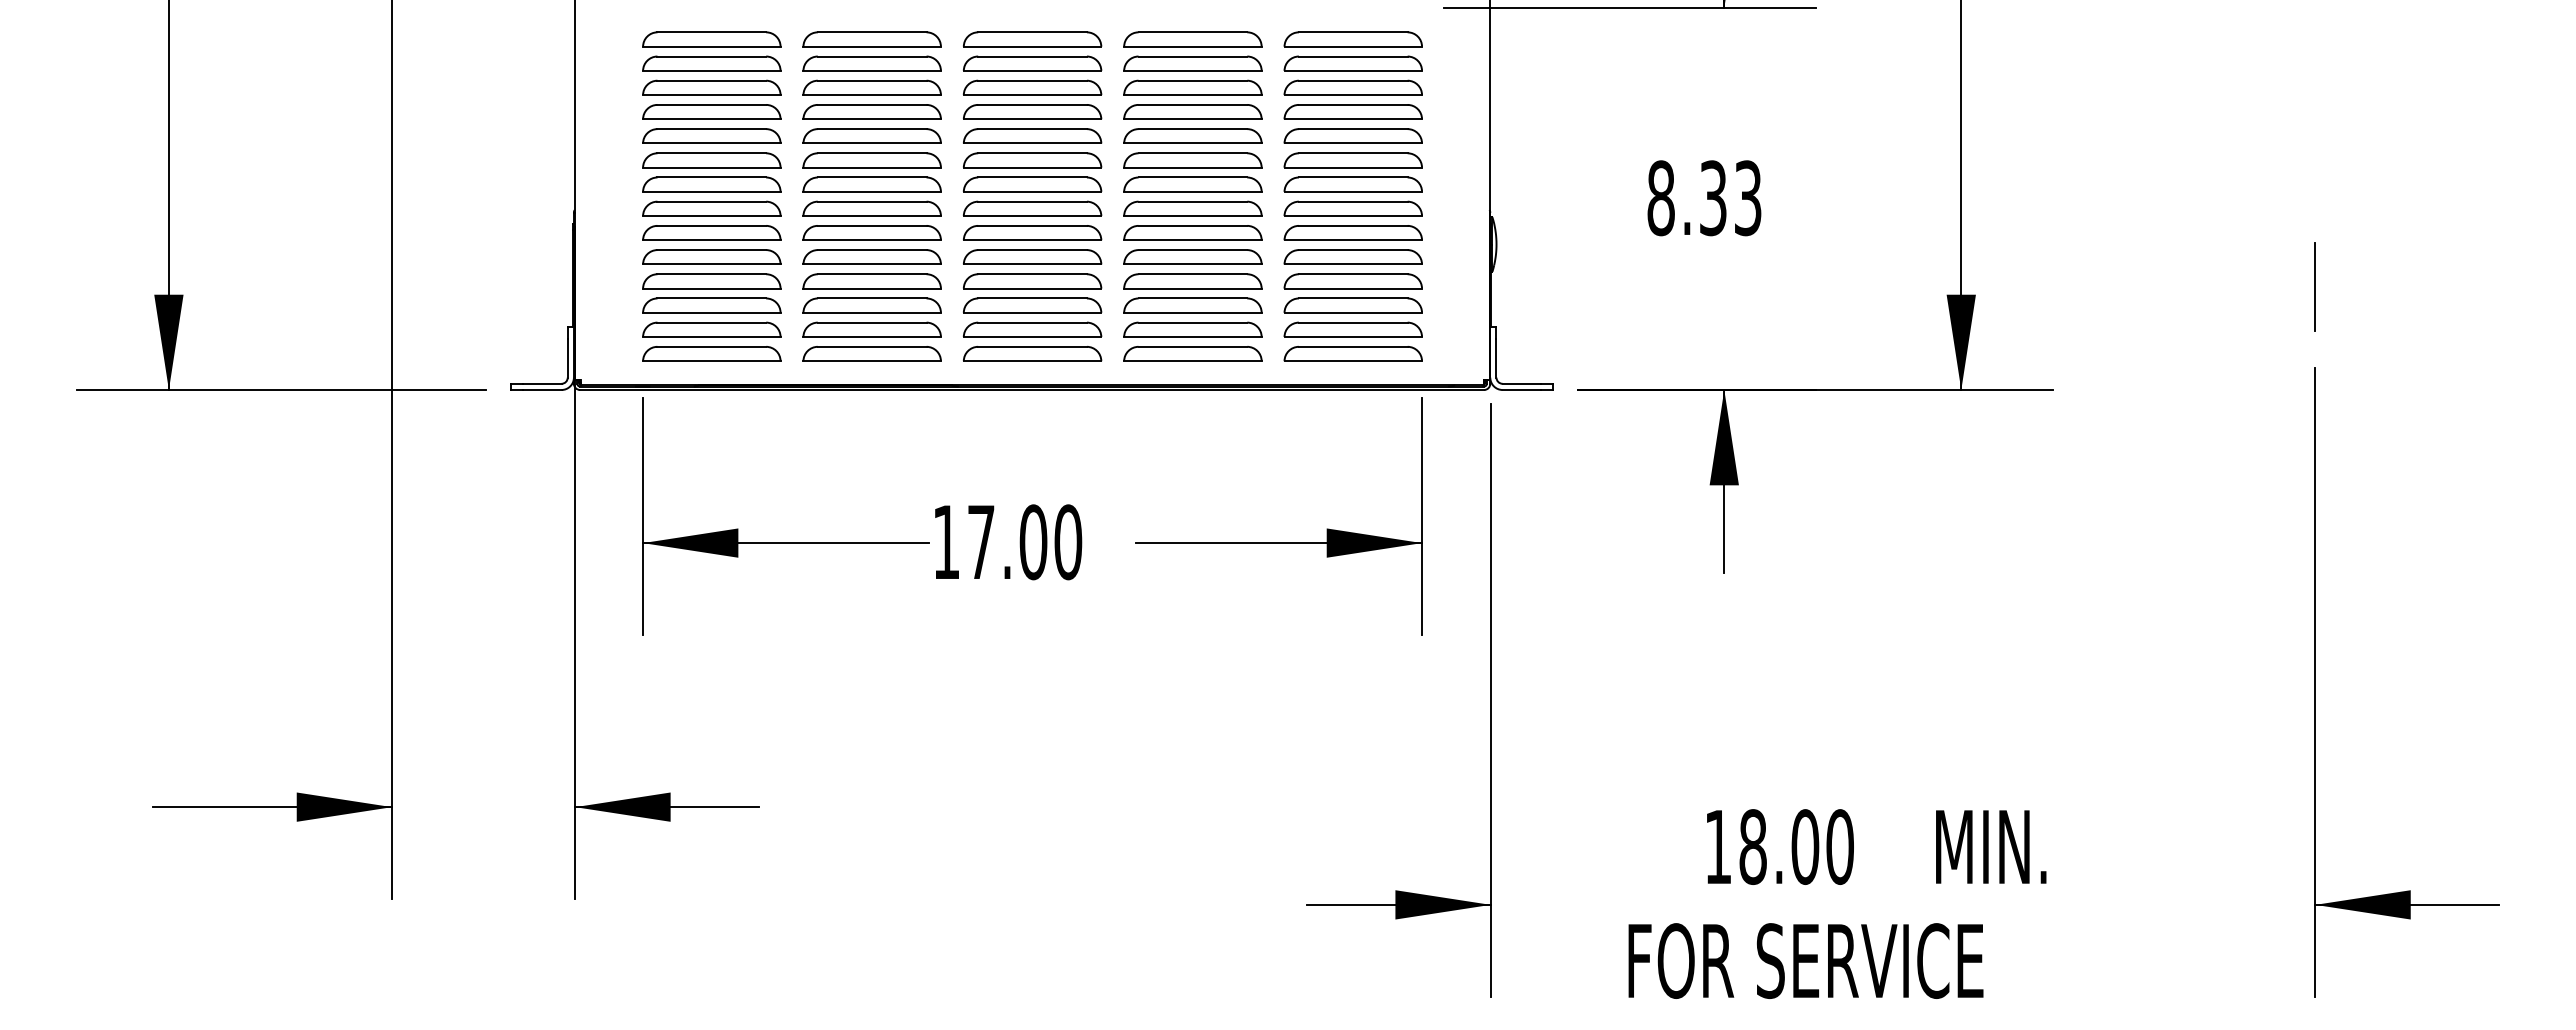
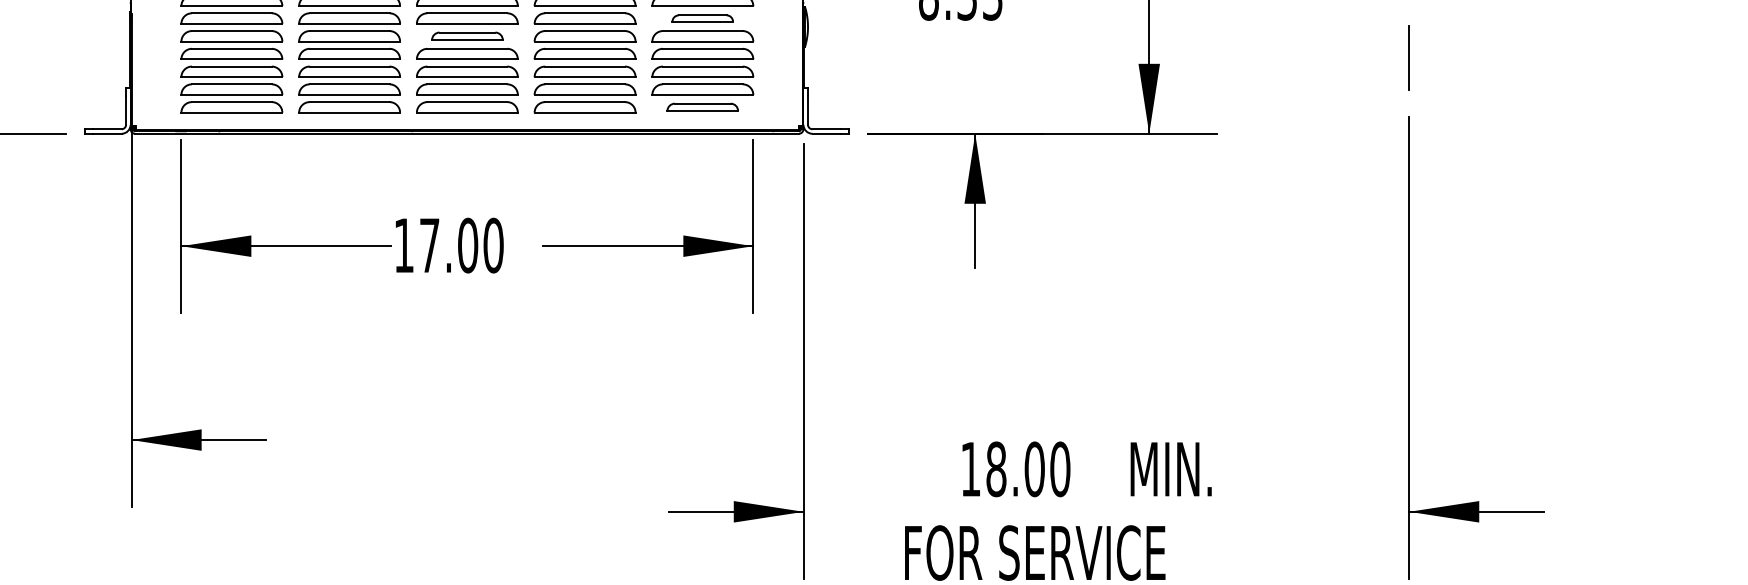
part: (1352, 232) -> (702, 18), size x0.6
part: (1032, 256) -> (467, 35), size x0.7
part: (1352, 353) -> (702, 106), size x0.7

